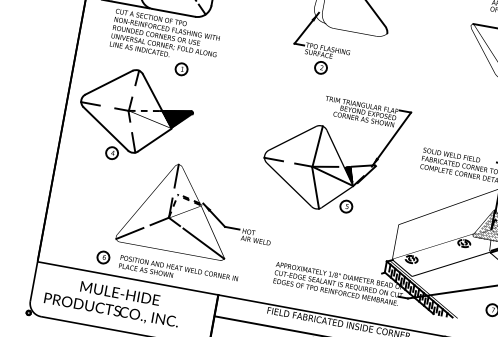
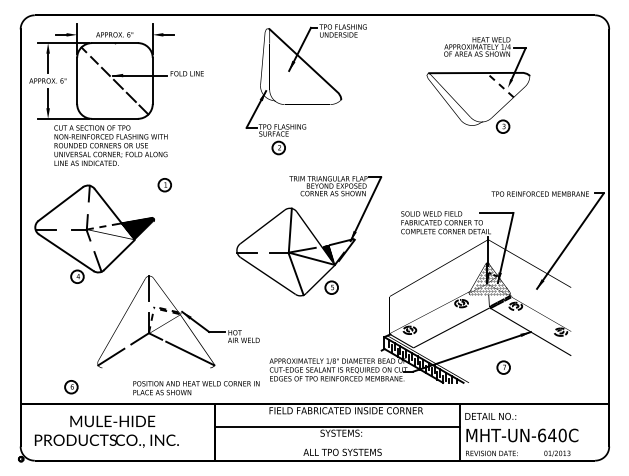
part: (181, 69) -> (164, 185), moved
part: (103, 257) -> (71, 387), moved
text: (178, 272) -> (196, 388), moved

